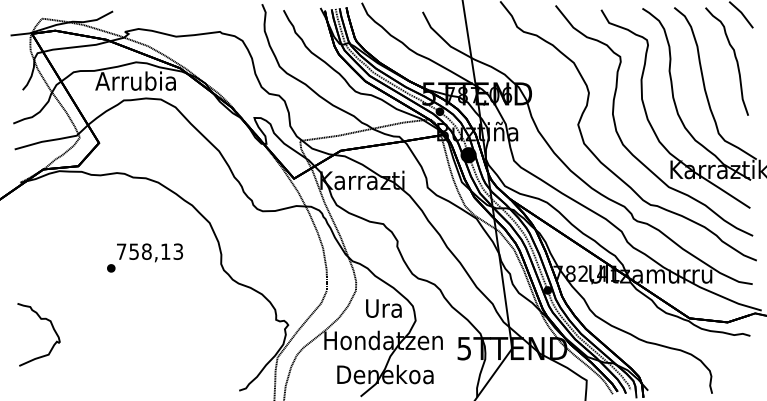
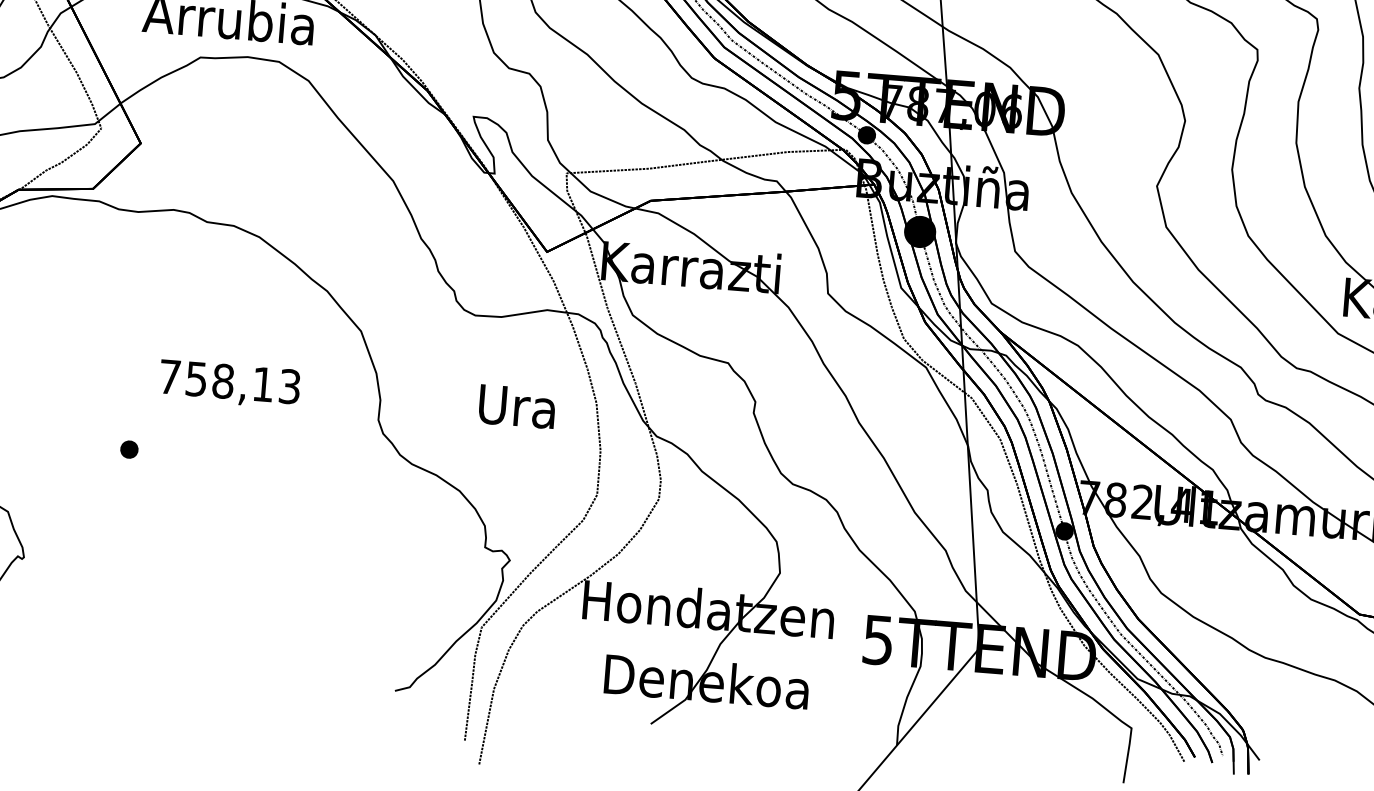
part: (111, 268) -> (129, 449), moved
text: (383, 308) -> (516, 406), moved

